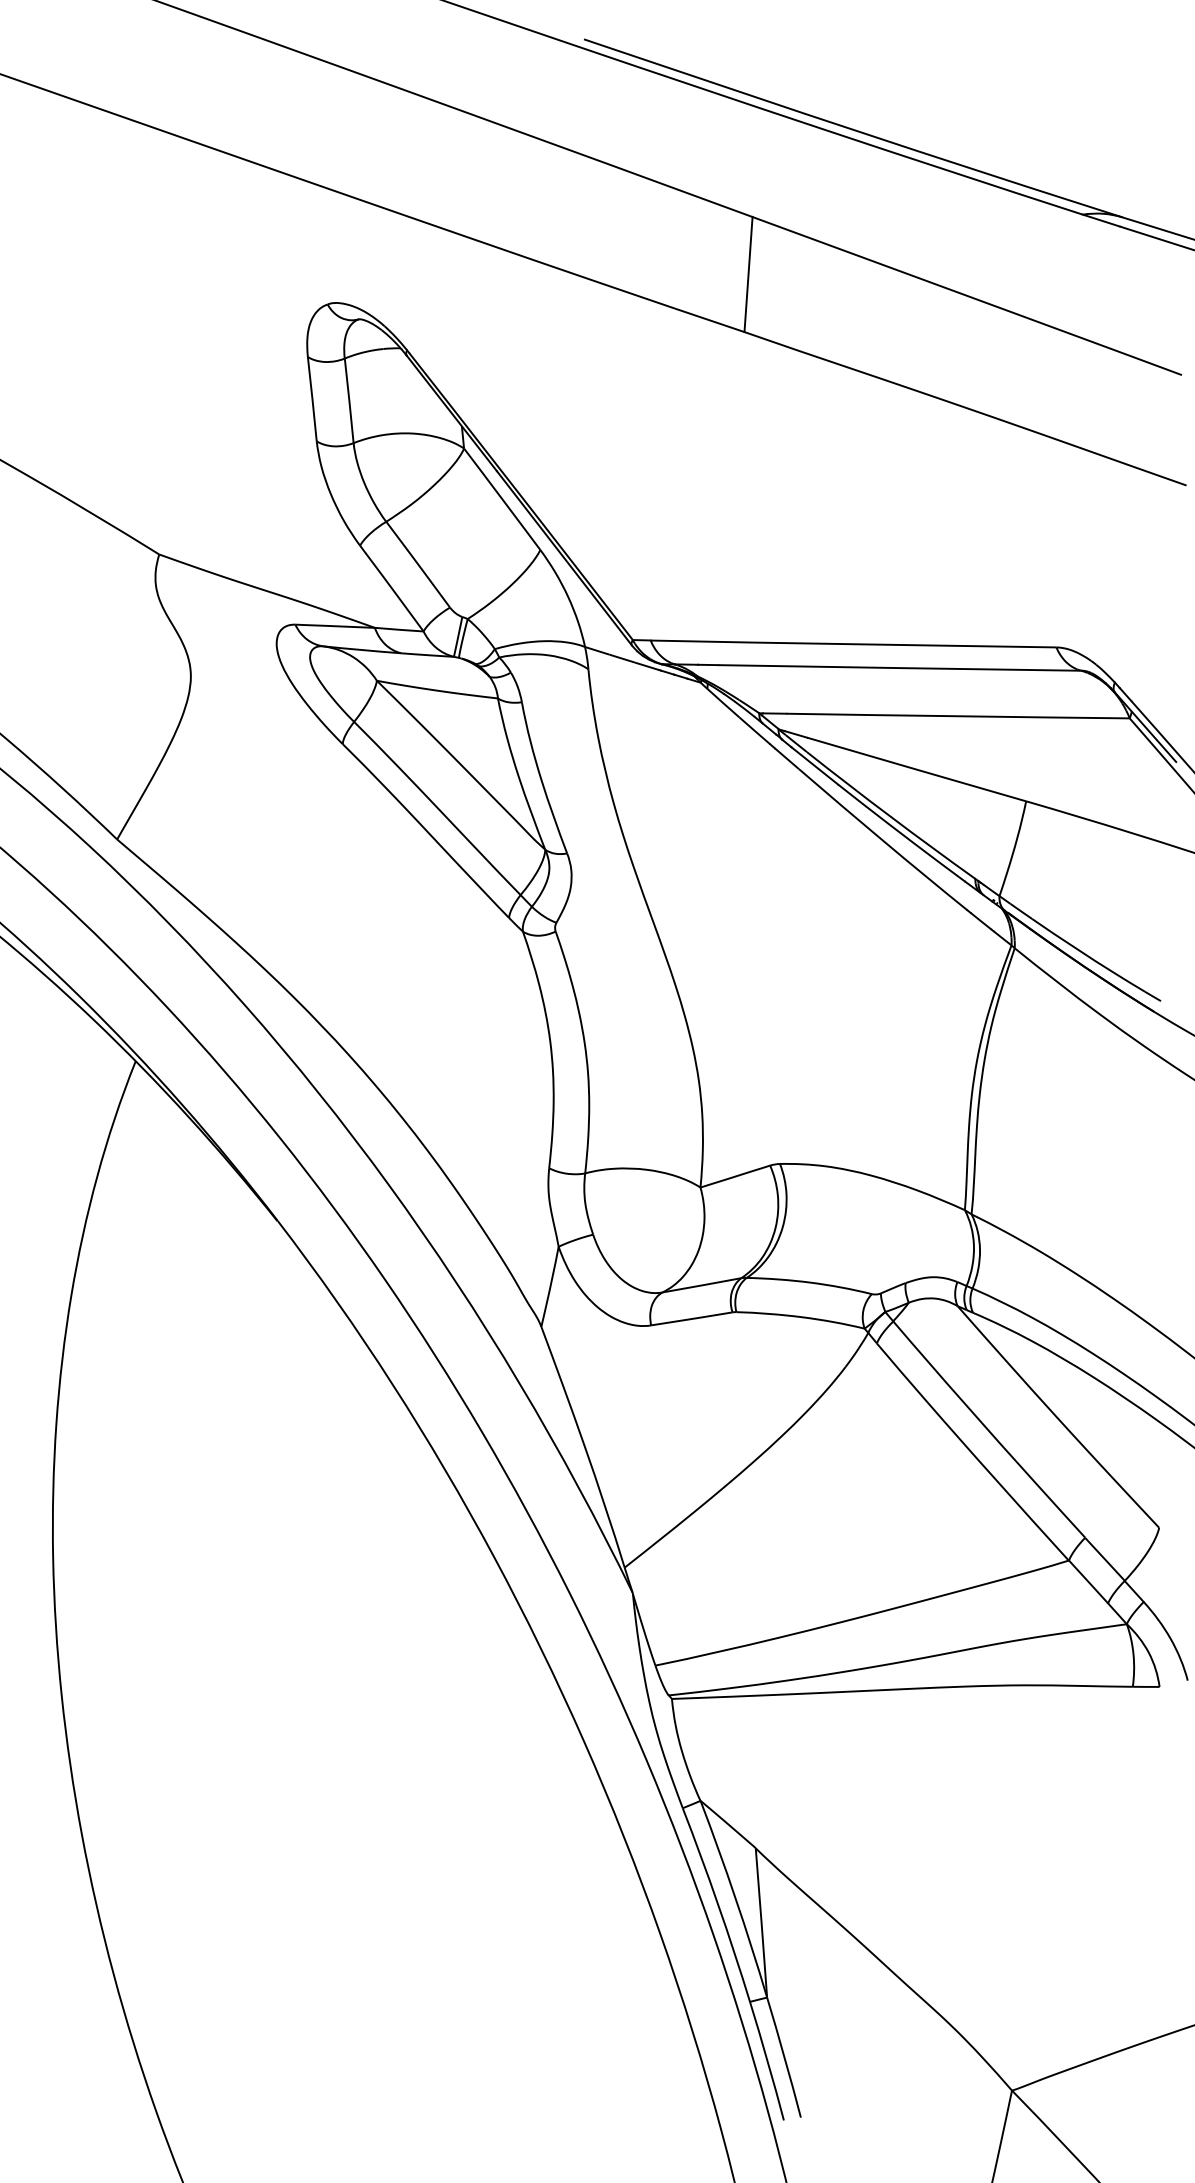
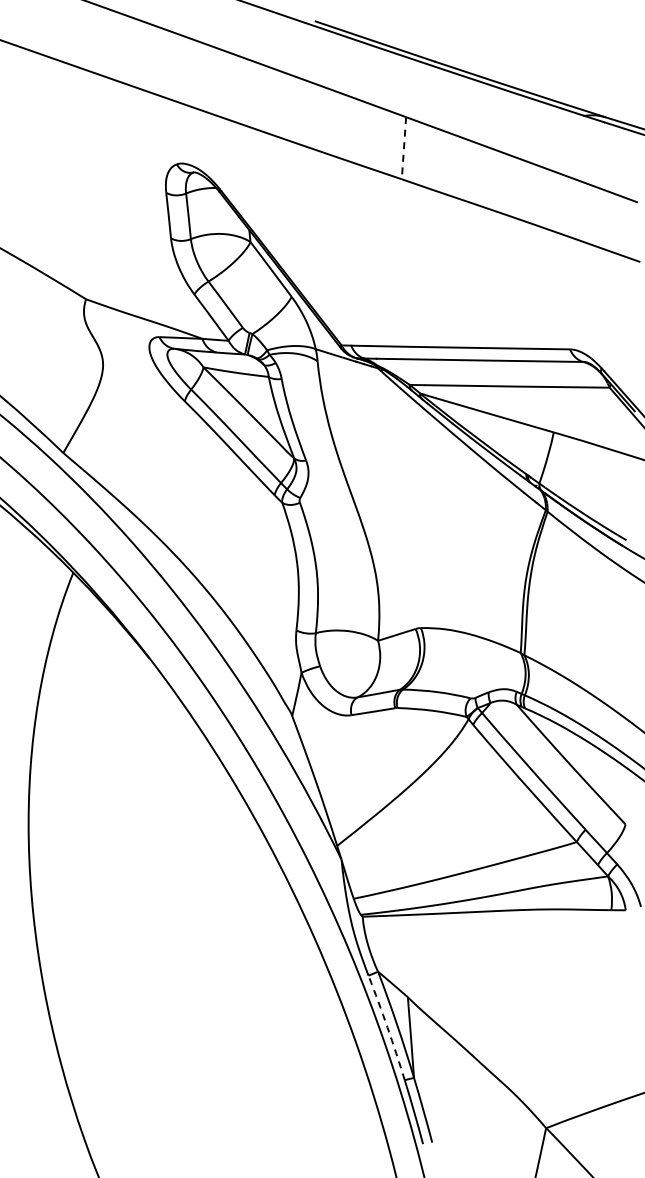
line: (747, 275) -> (403, 148), solid -> dashed
arc: (717, 1904) -> (387, 1027), solid -> dashed

